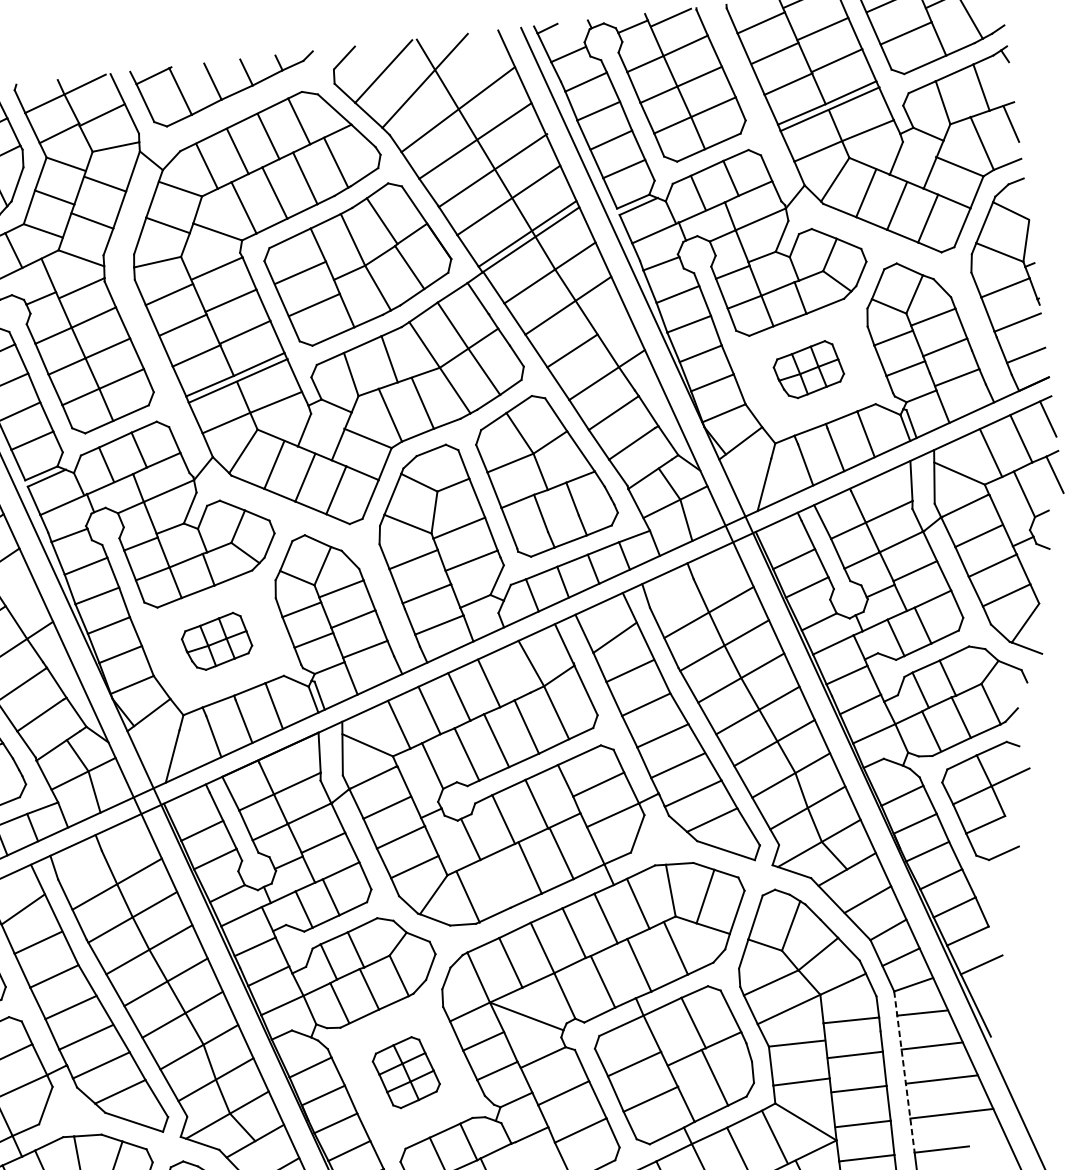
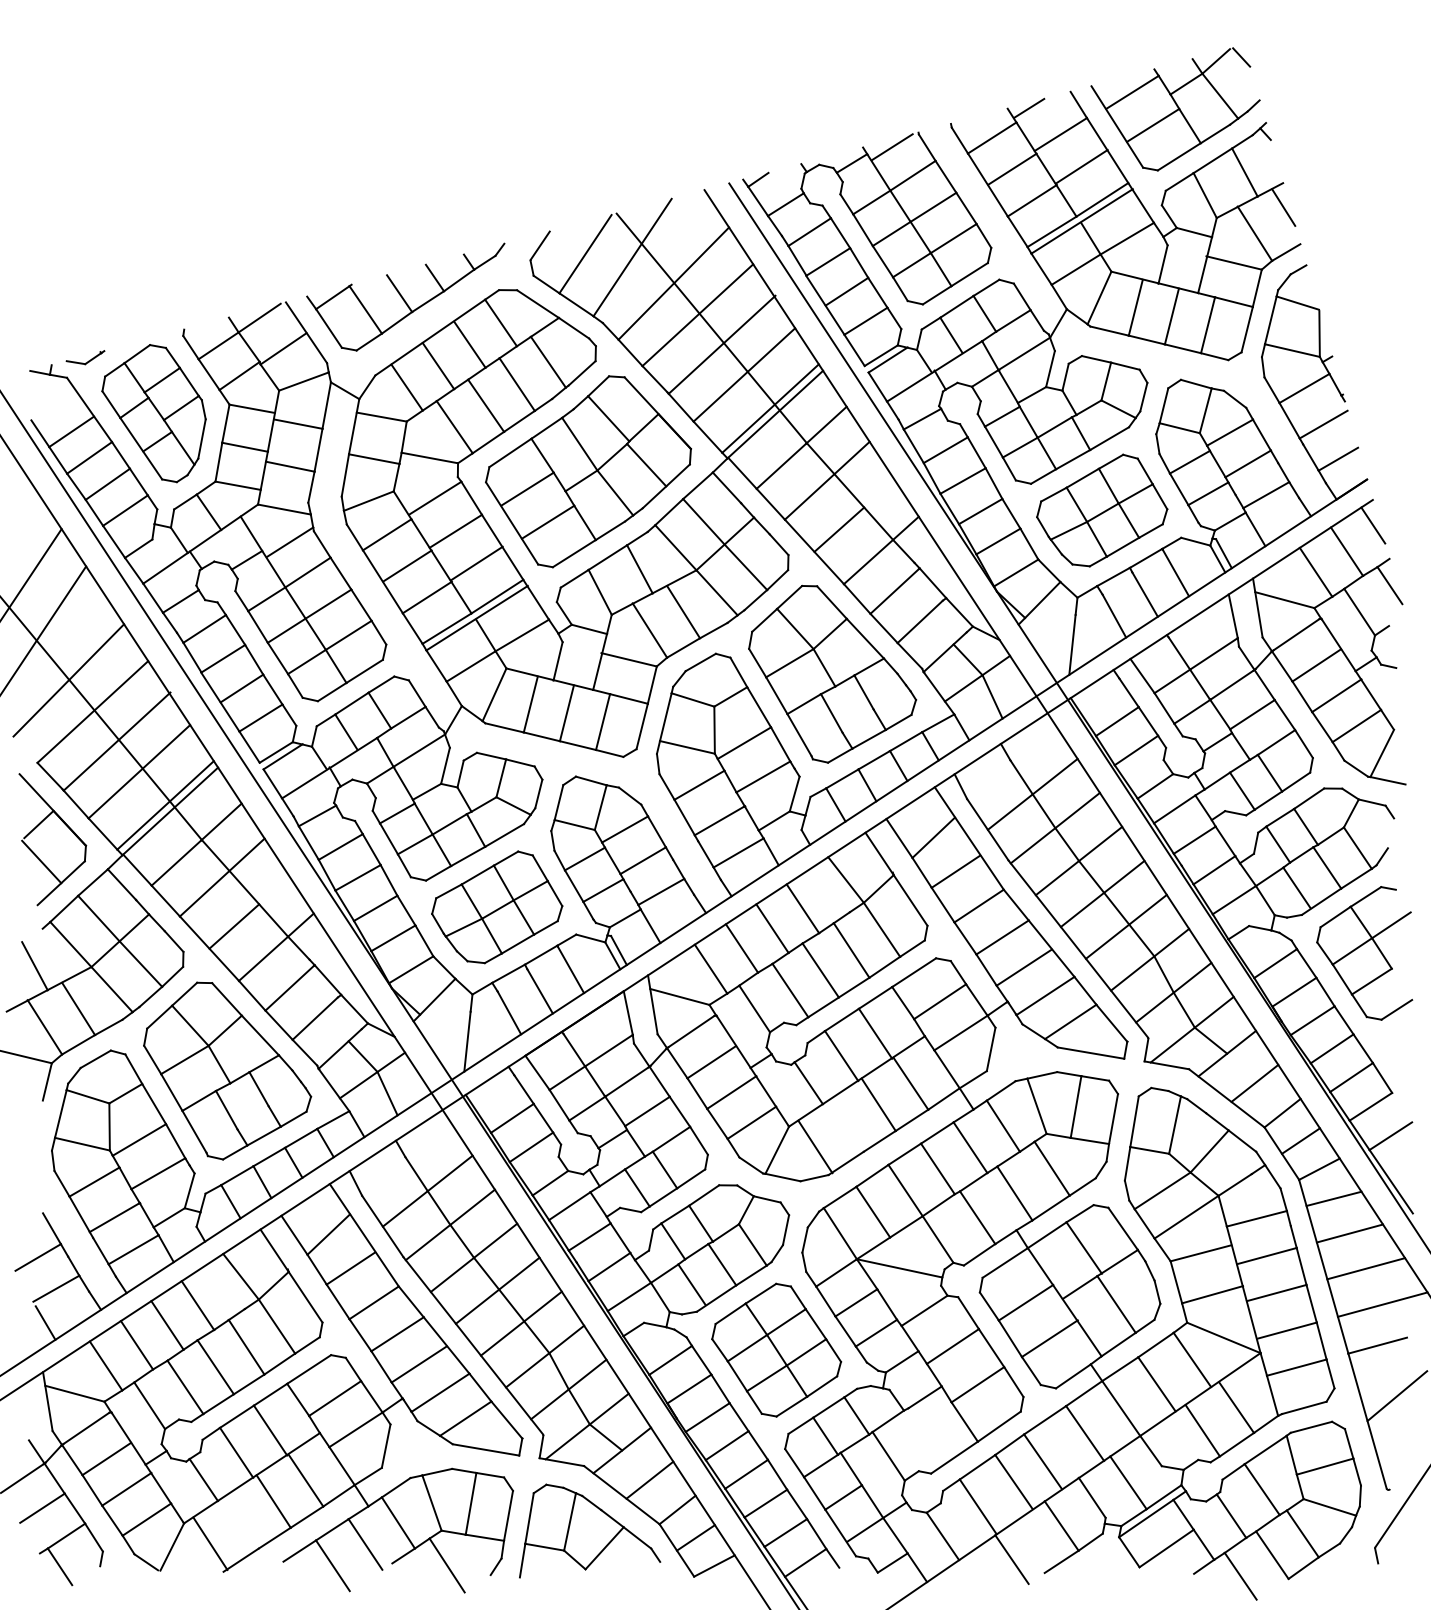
part: (809, 369) -> (1102, 510), size x1.67
part: (217, 641) -> (497, 907), size x1.67
part: (406, 1072) -> (776, 1349), size x1.67
line: (904, 1072) -> (1323, 1267), dashed -> solid

